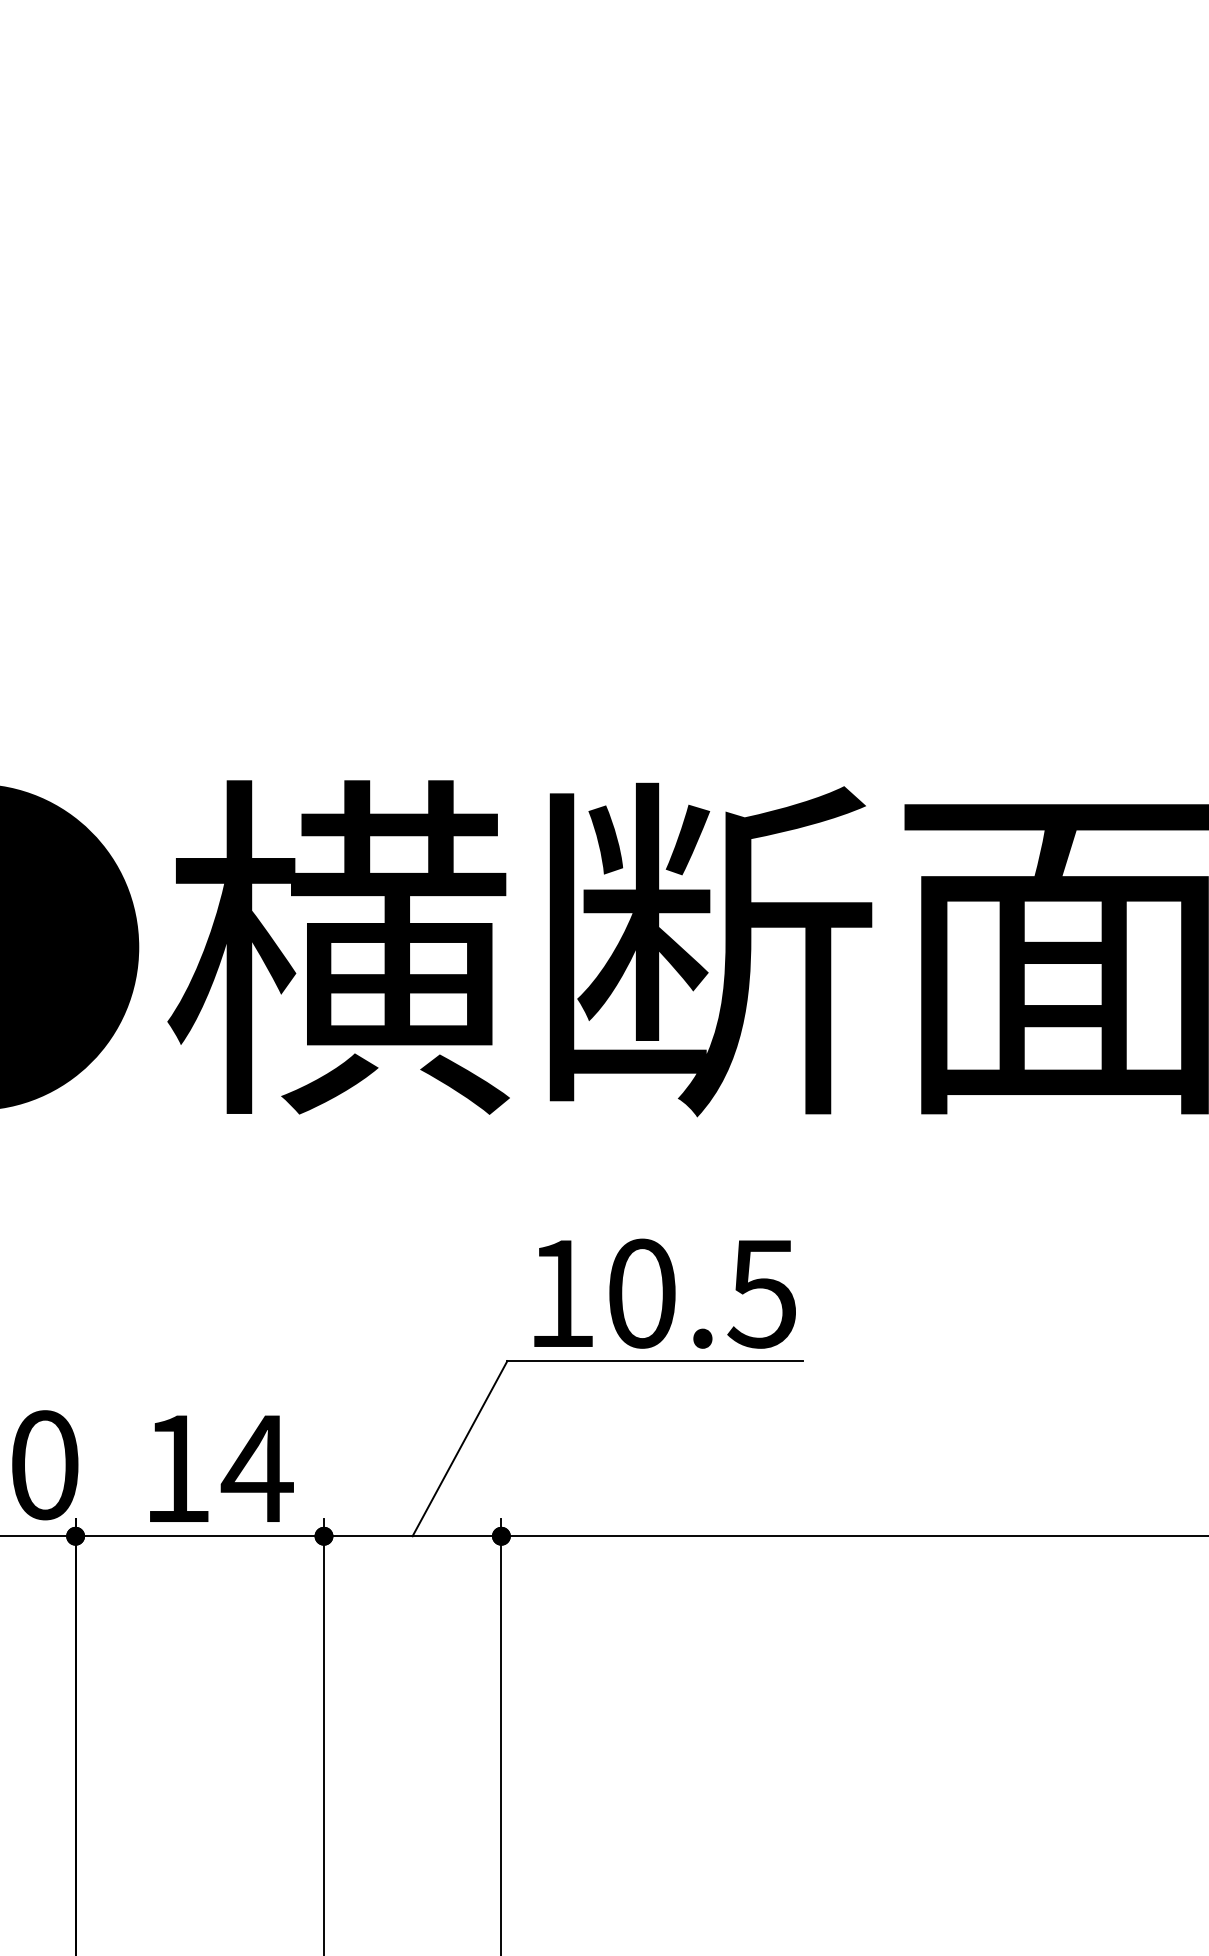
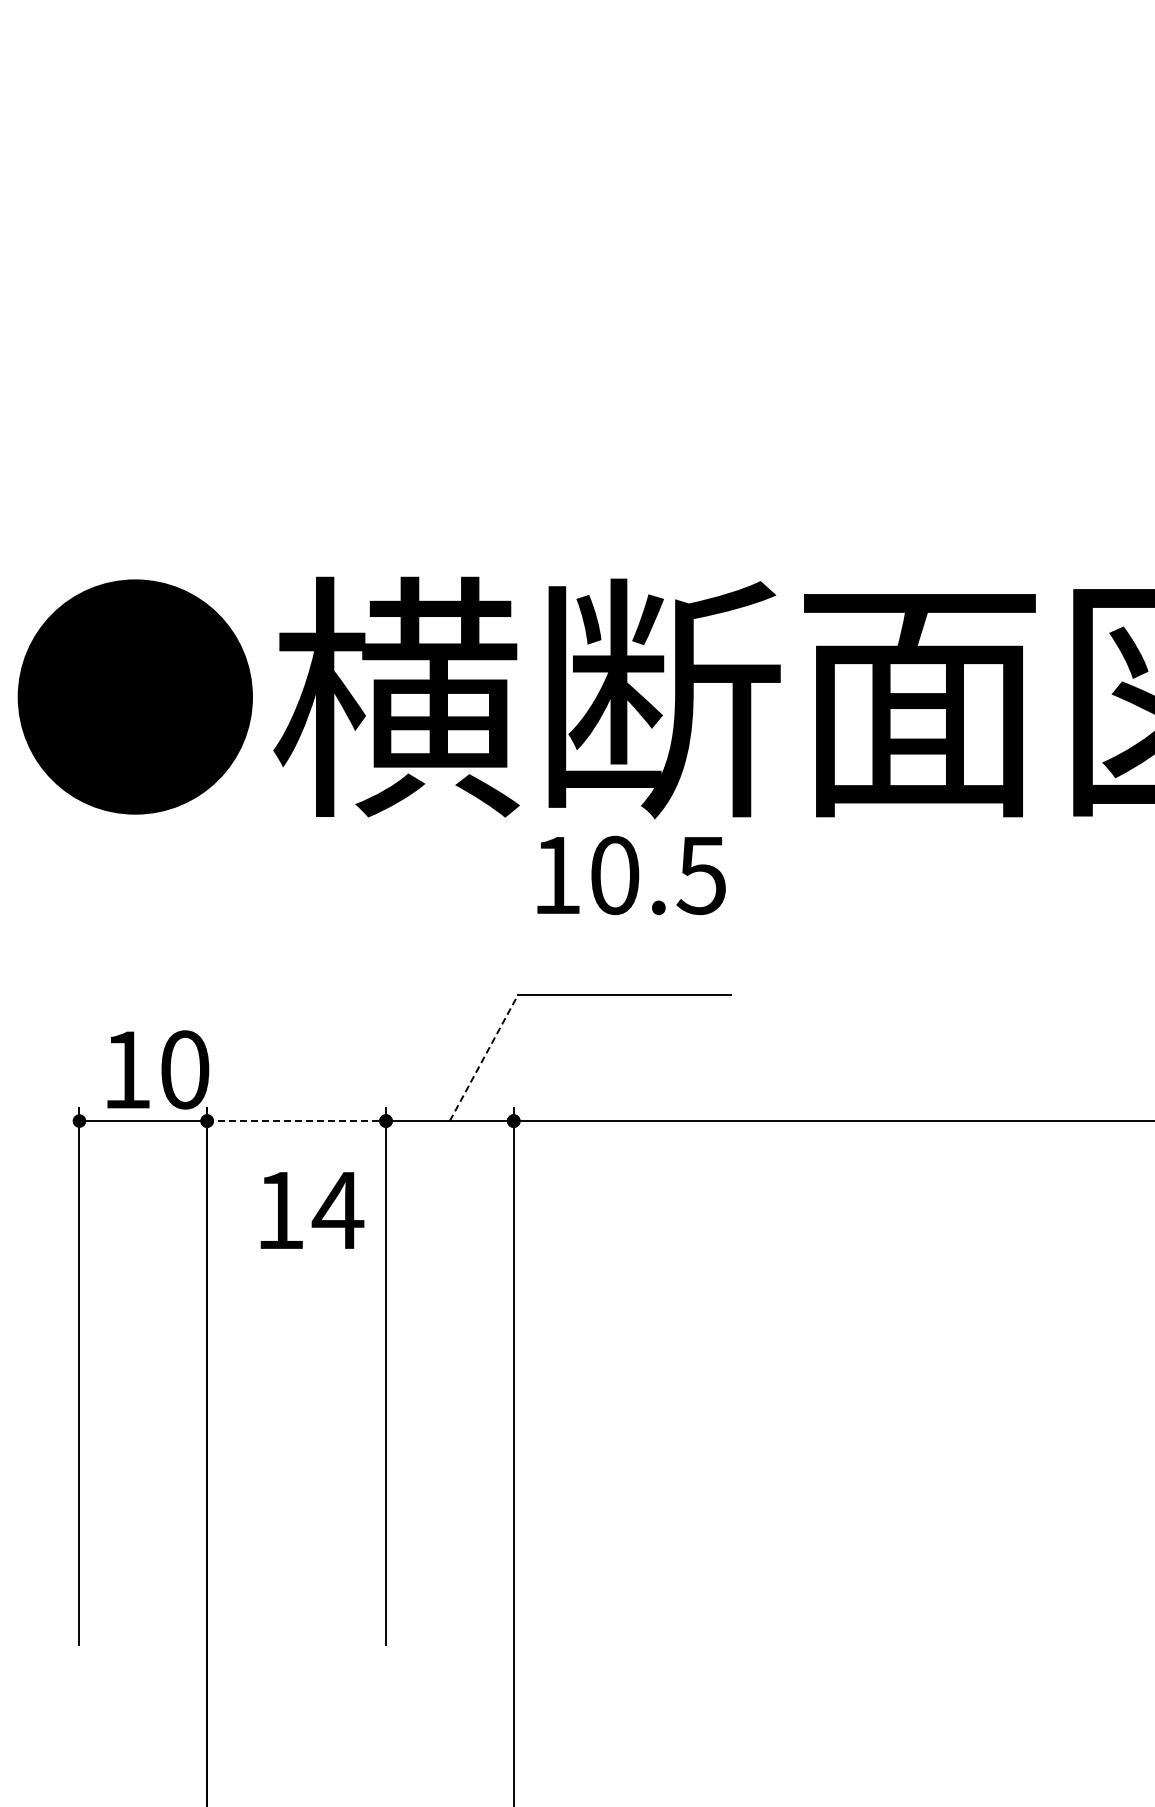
text: (664, 1293) -> (631, 875), moved
line: (459, 1449) -> (483, 1058), solid -> dashed
text: (221, 1468) -> (312, 1210), moved
line: (201, 1536) -> (297, 1121), solid -> dashed

